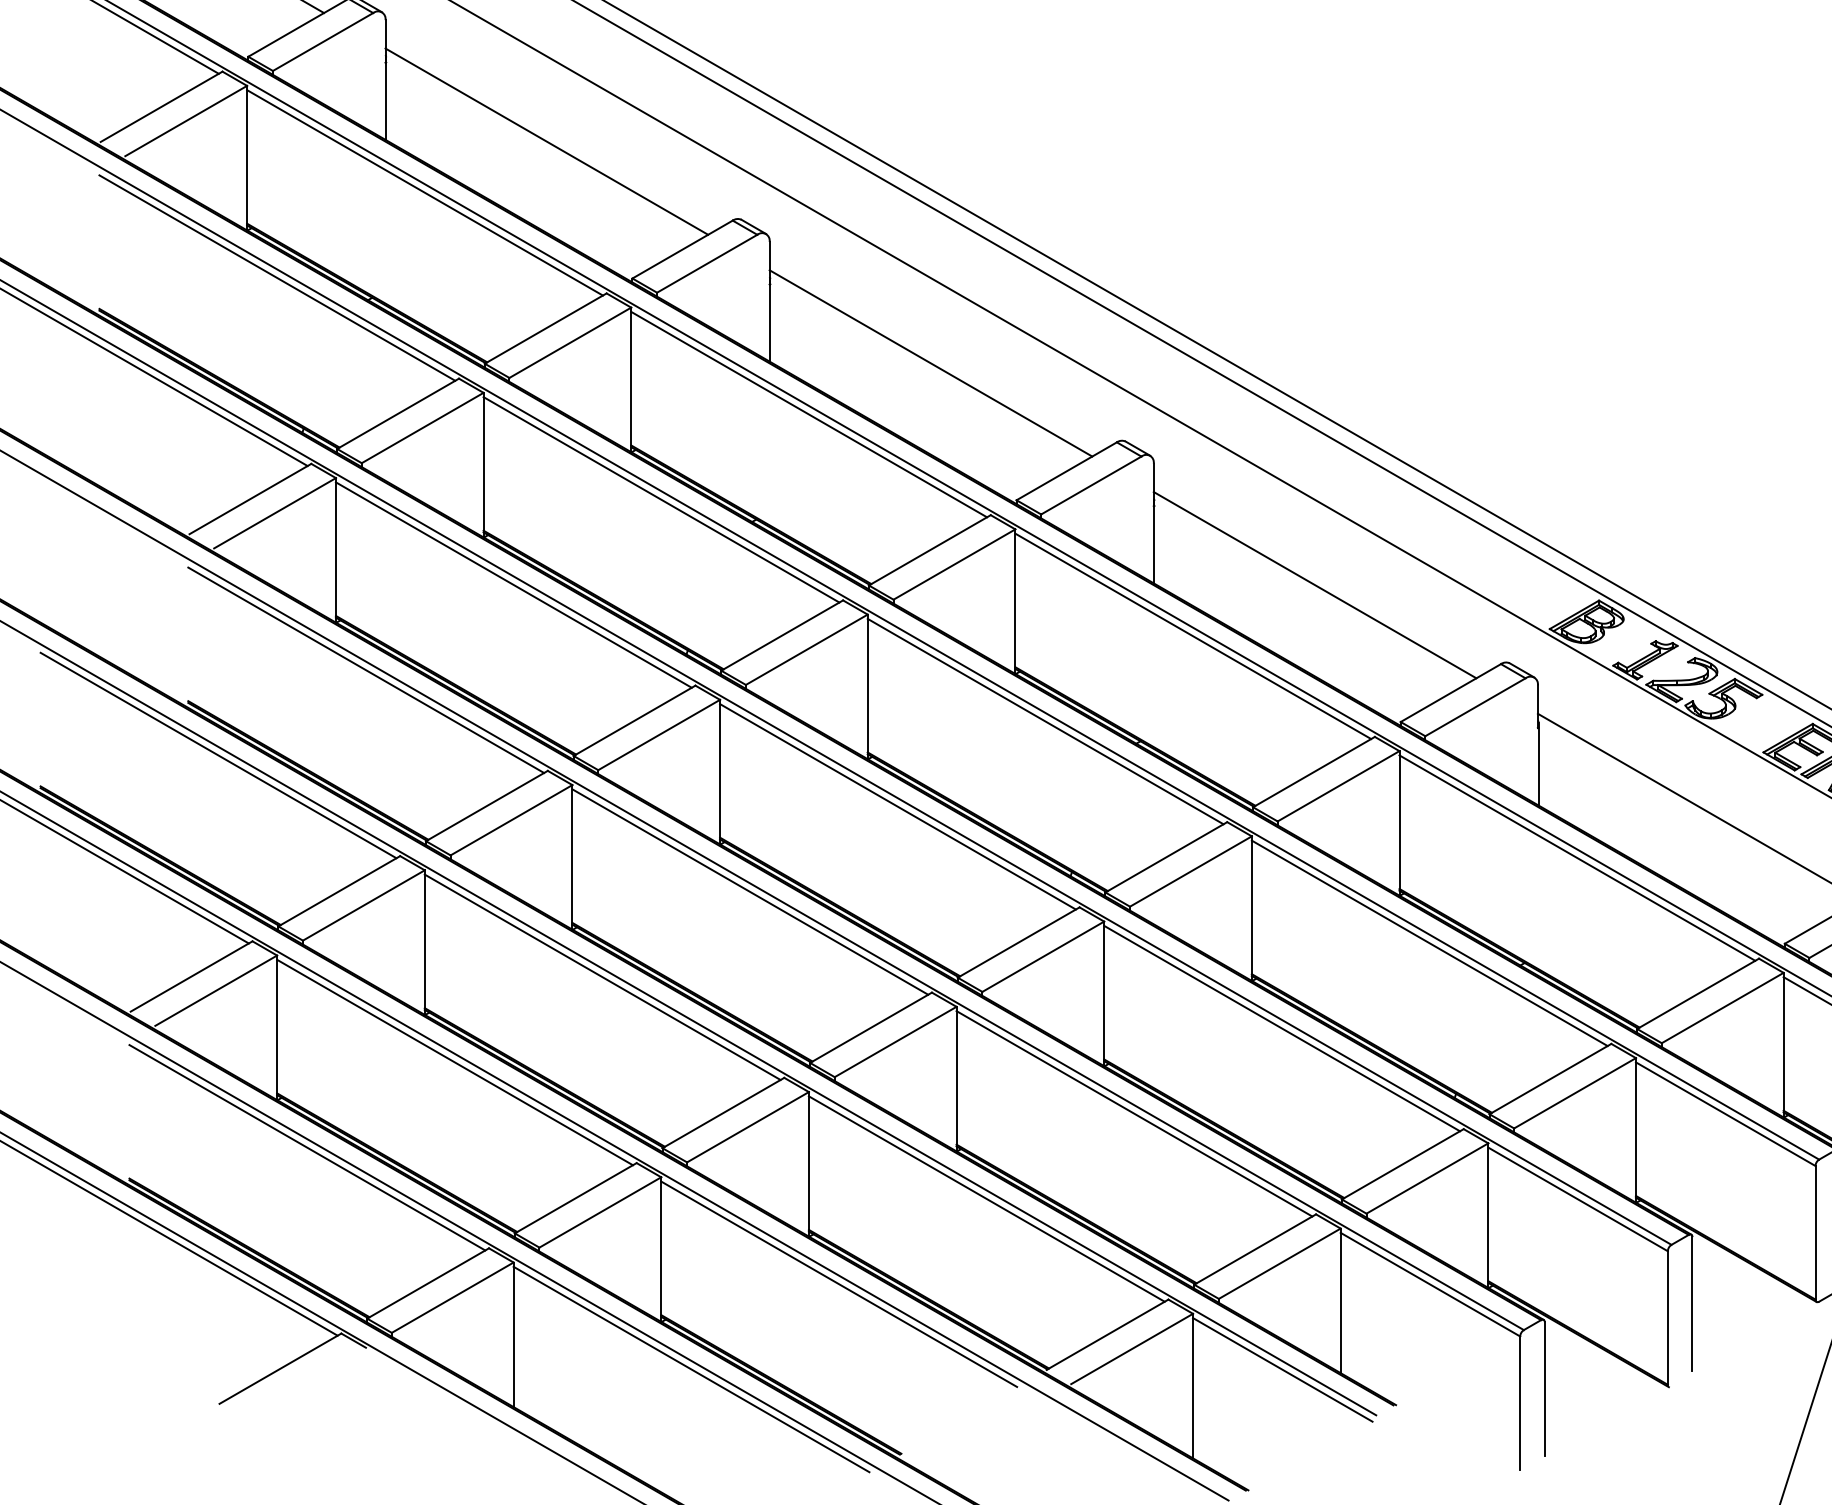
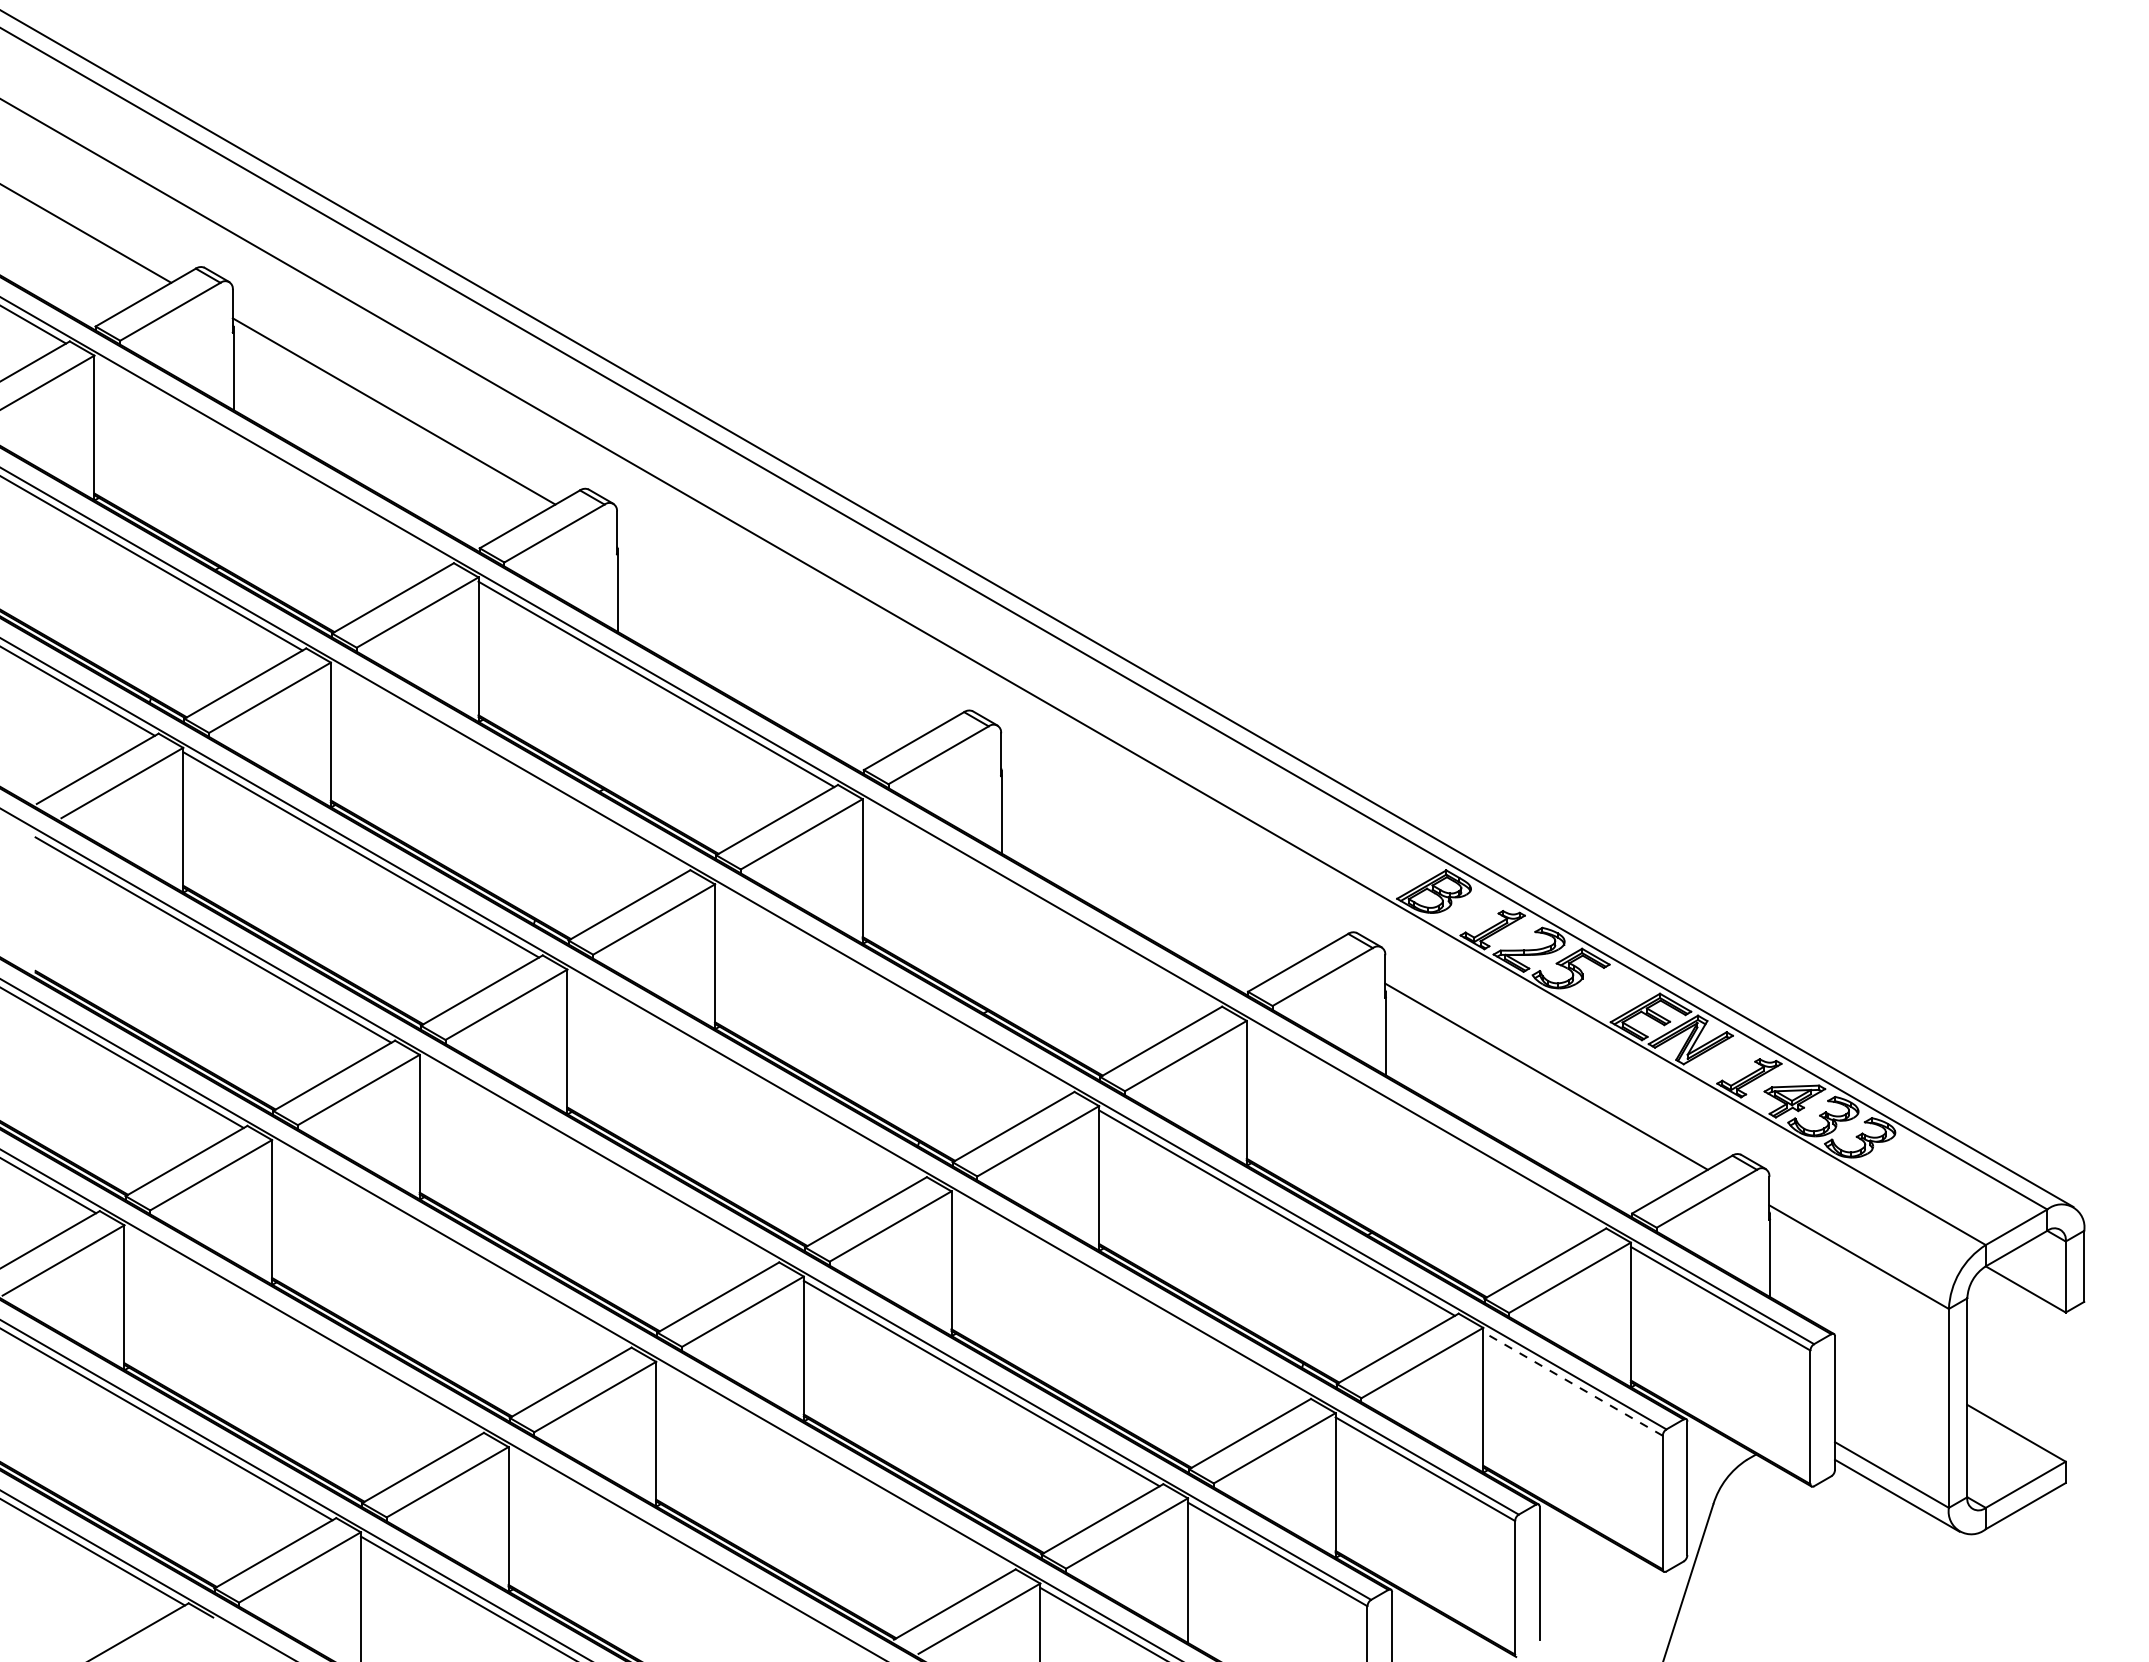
line: (425, 192) -> (272, 462), removed
line: (930, 363) -> (777, 633), removed
line: (661, 499) -> (508, 769), removed
line: (1315, 584) -> (1162, 854), removed
line: (1193, 635) -> (1040, 905), removed
line: (1045, 721) -> (892, 991), removed
line: (898, 806) -> (745, 1076), removed
line: (1577, 857) -> (1424, 1127), removed
line: (750, 891) -> (597, 1161), removed
line: (602, 976) -> (449, 1246), removed
line: (1282, 1028) -> (1129, 1298), removed
line: (455, 1062) -> (302, 1332), removed
line: (1726, 1113) -> (1573, 1383), solid -> dashed
line: (987, 1198) -> (834, 1468), removed
line: (839, 1283) -> (686, 1553), removed

